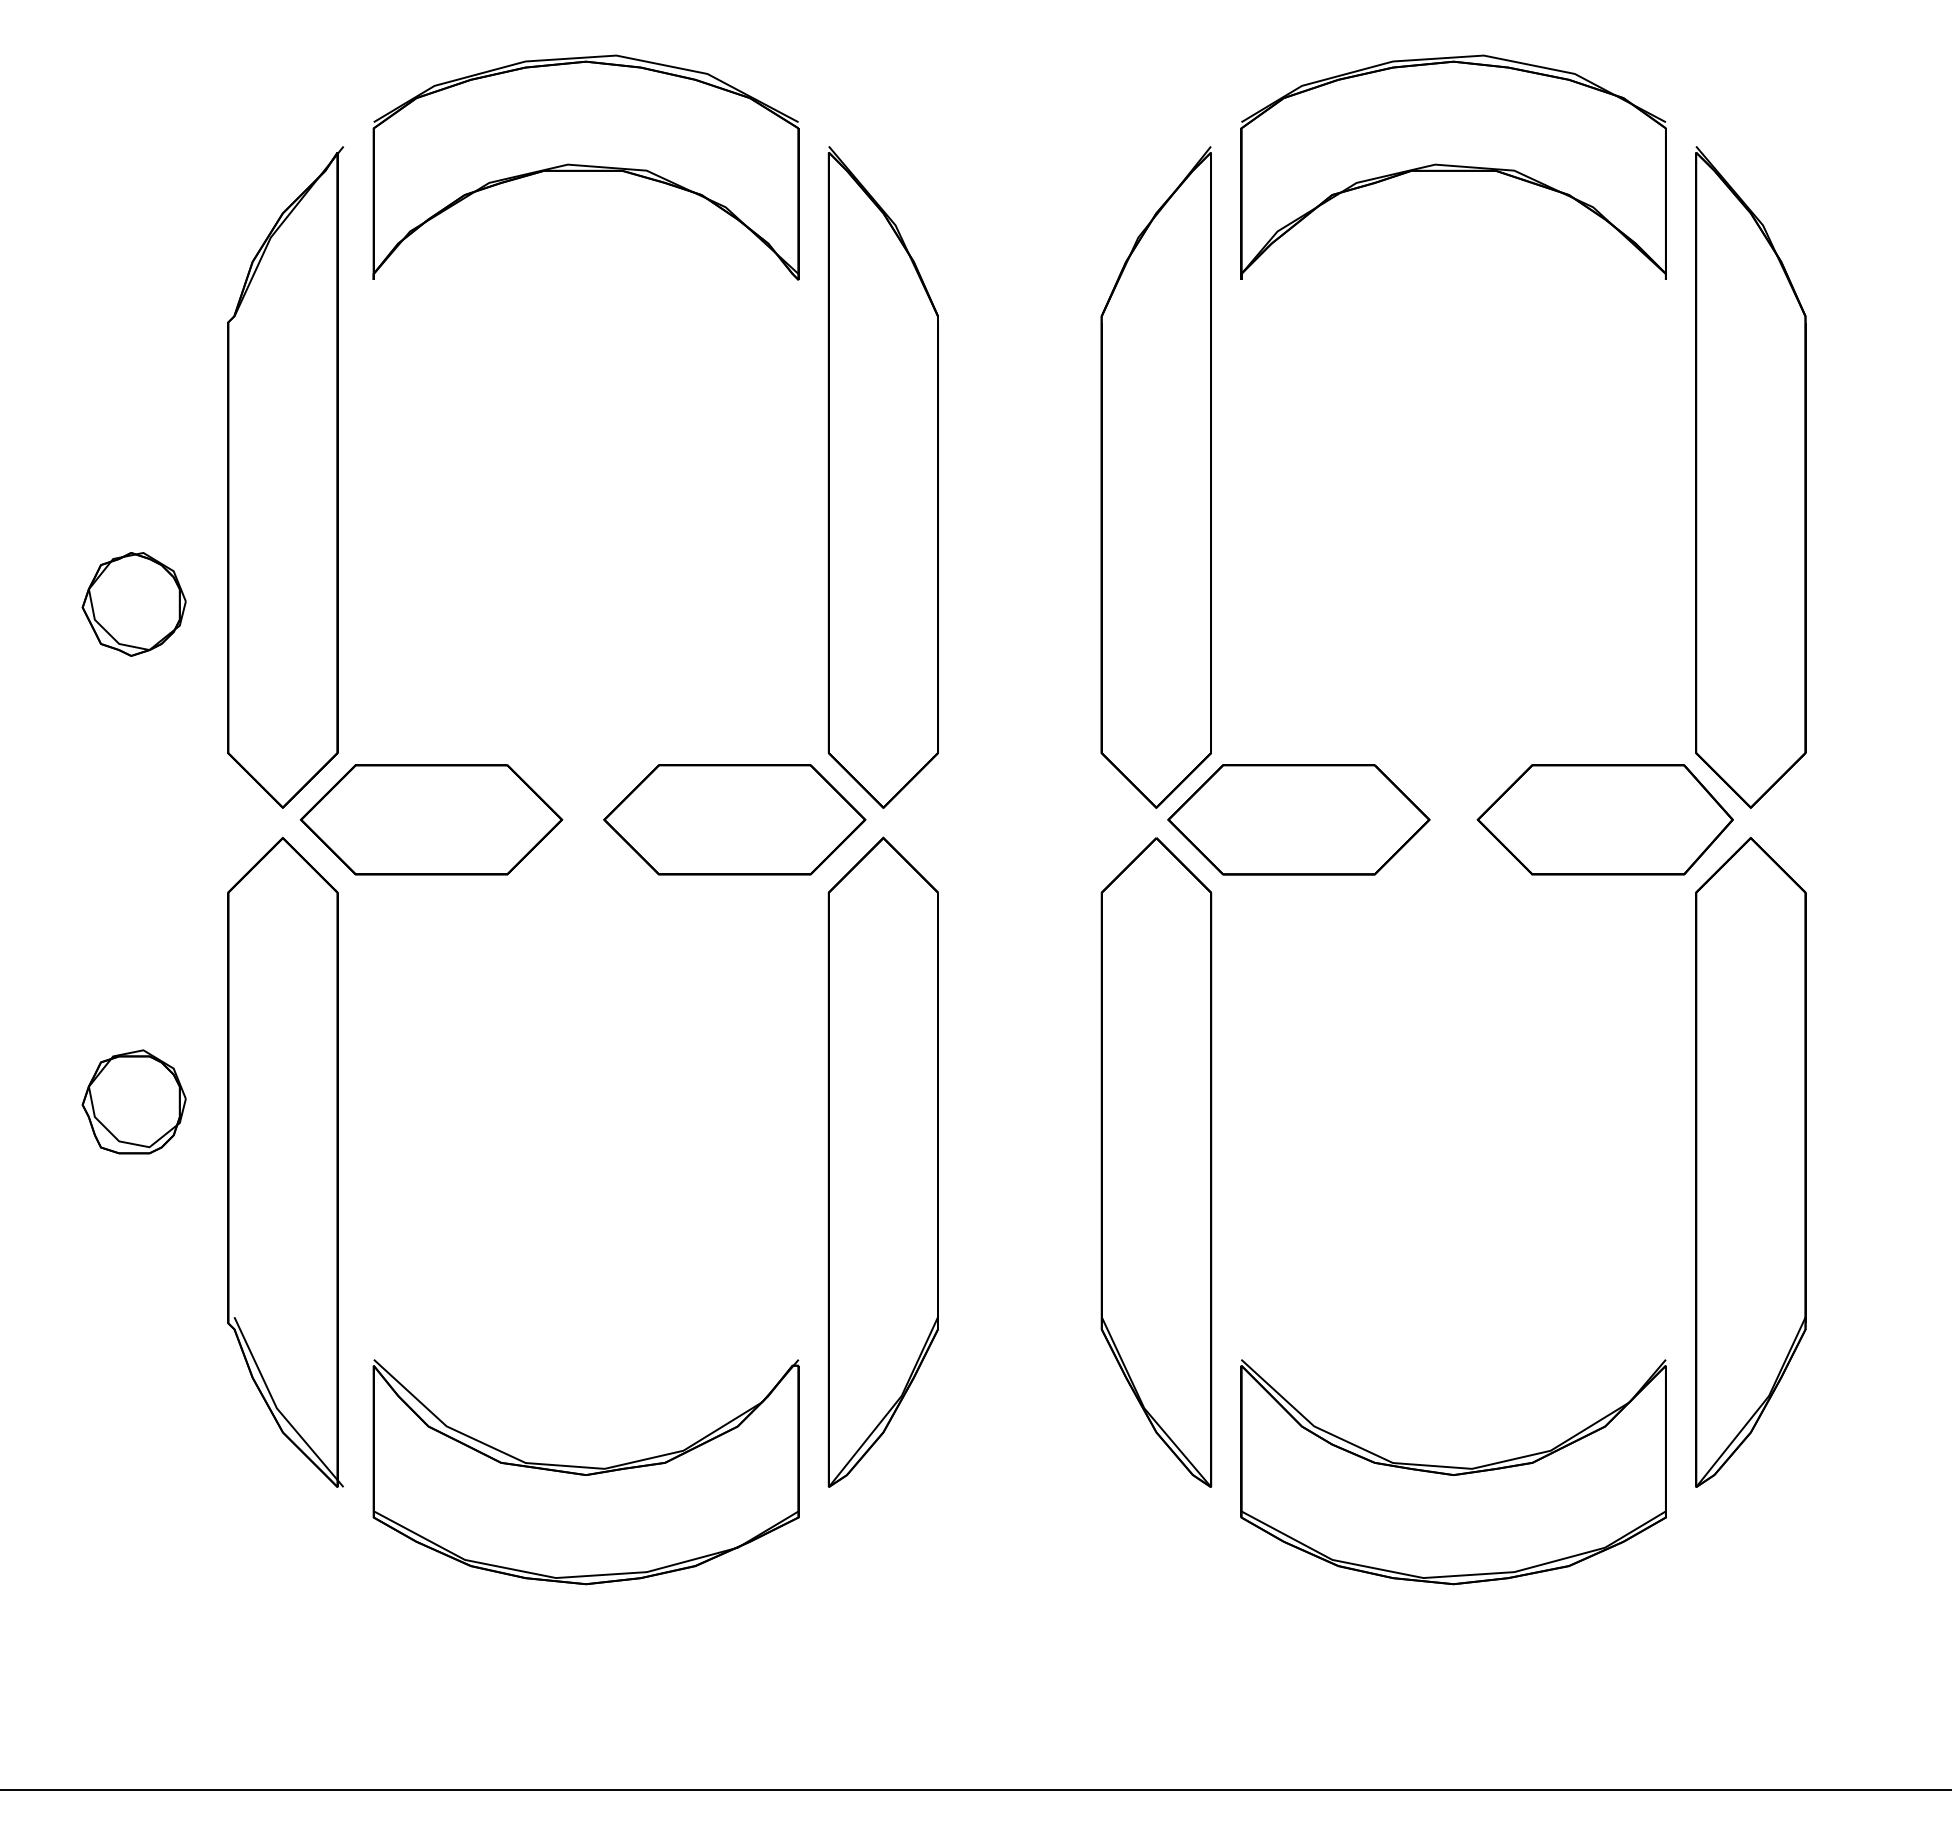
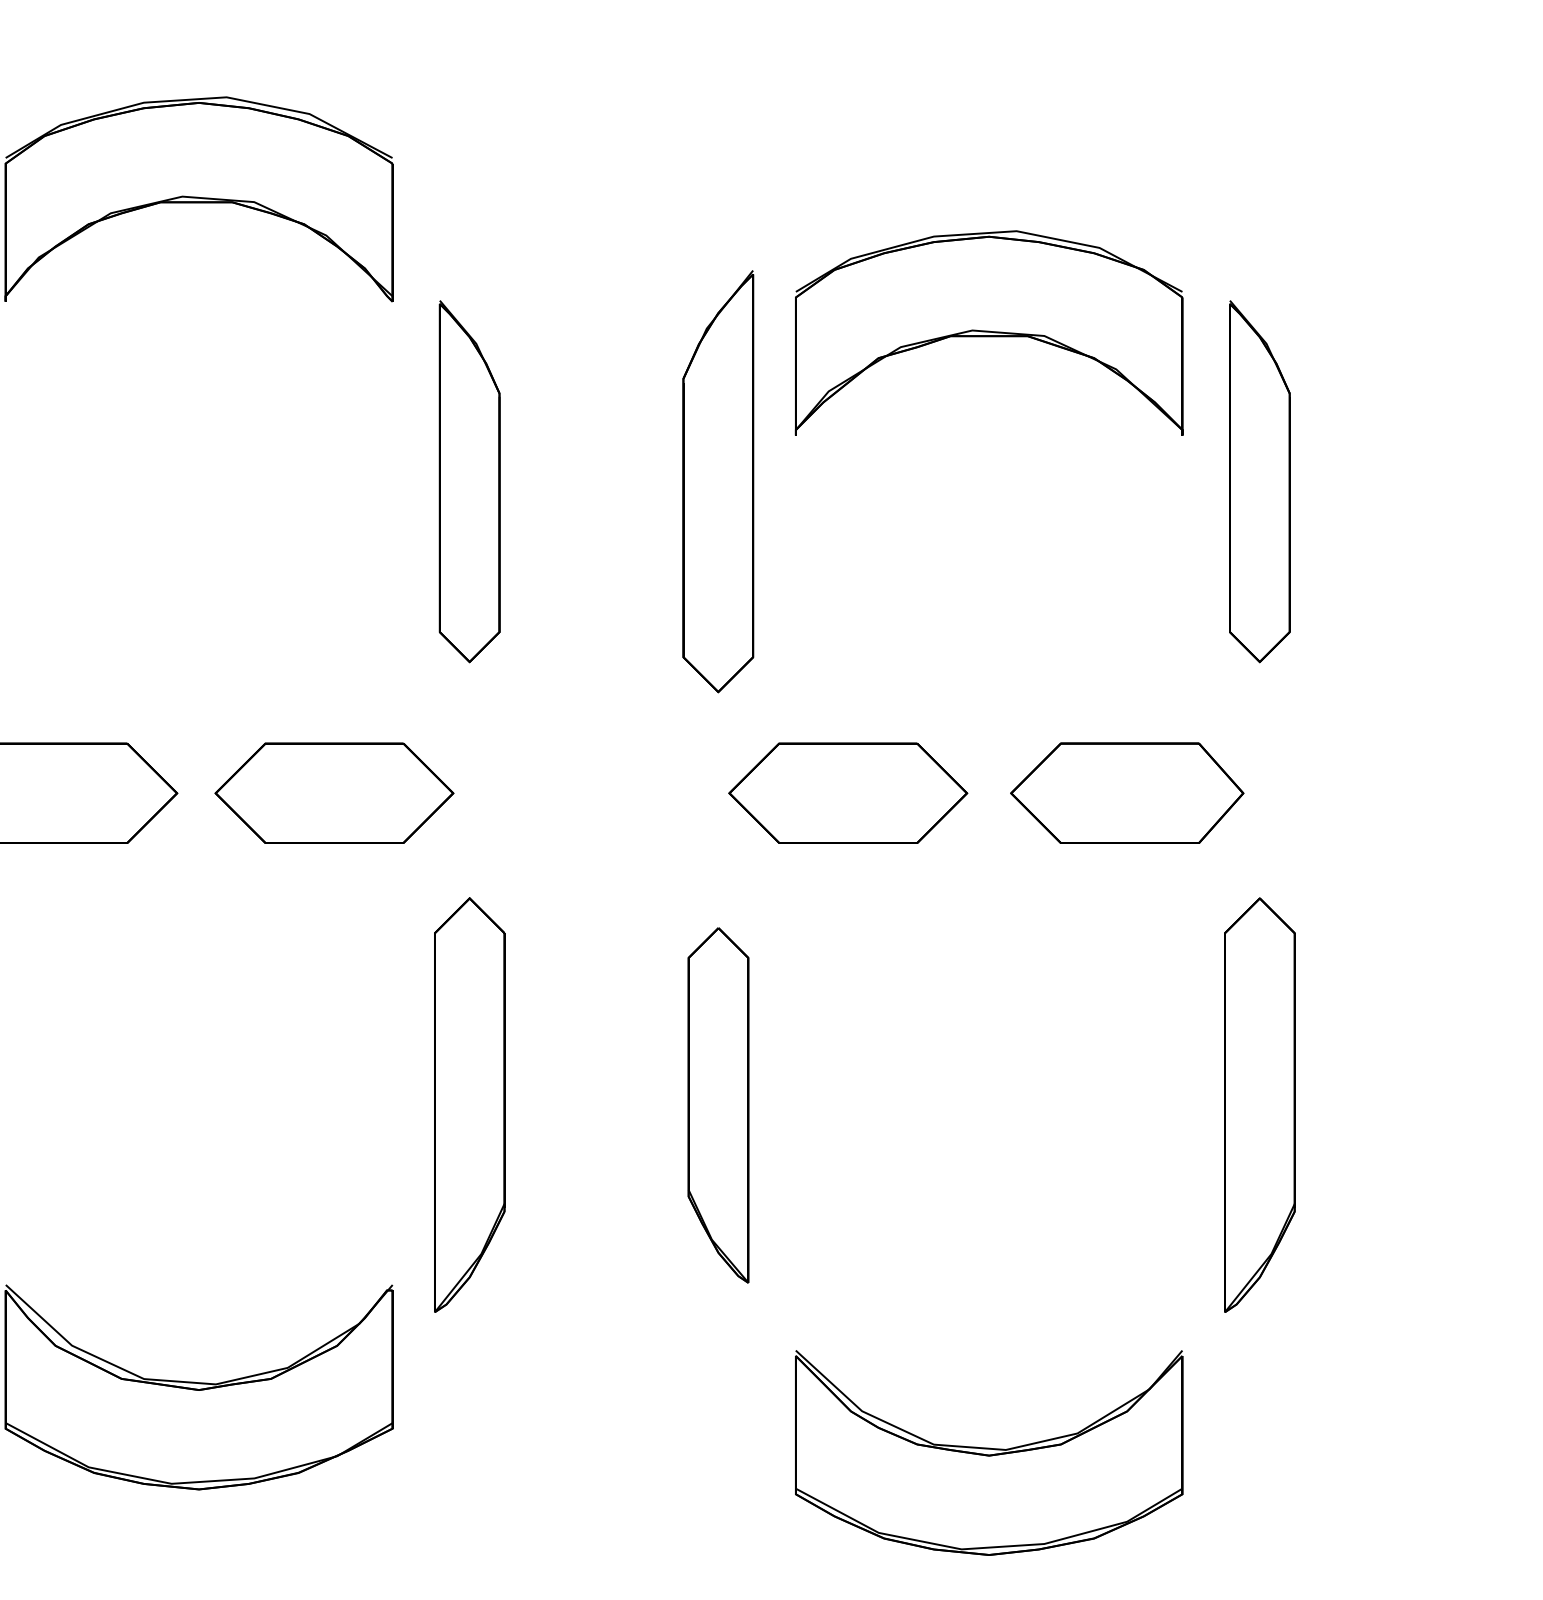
part: (1453, 166) -> (989, 332), moved
part: (882, 477) -> (468, 481), size x0.6
part: (1155, 477) -> (717, 481), size x0.7
part: (1750, 477) -> (1259, 481), size x0.6
part: (882, 1161) -> (468, 1104), size x0.7
part: (1750, 1161) -> (1259, 1104), size x0.7
part: (1156, 1162) -> (718, 1105), size x0.6
part: (1453, 1472) -> (989, 1453), moved

